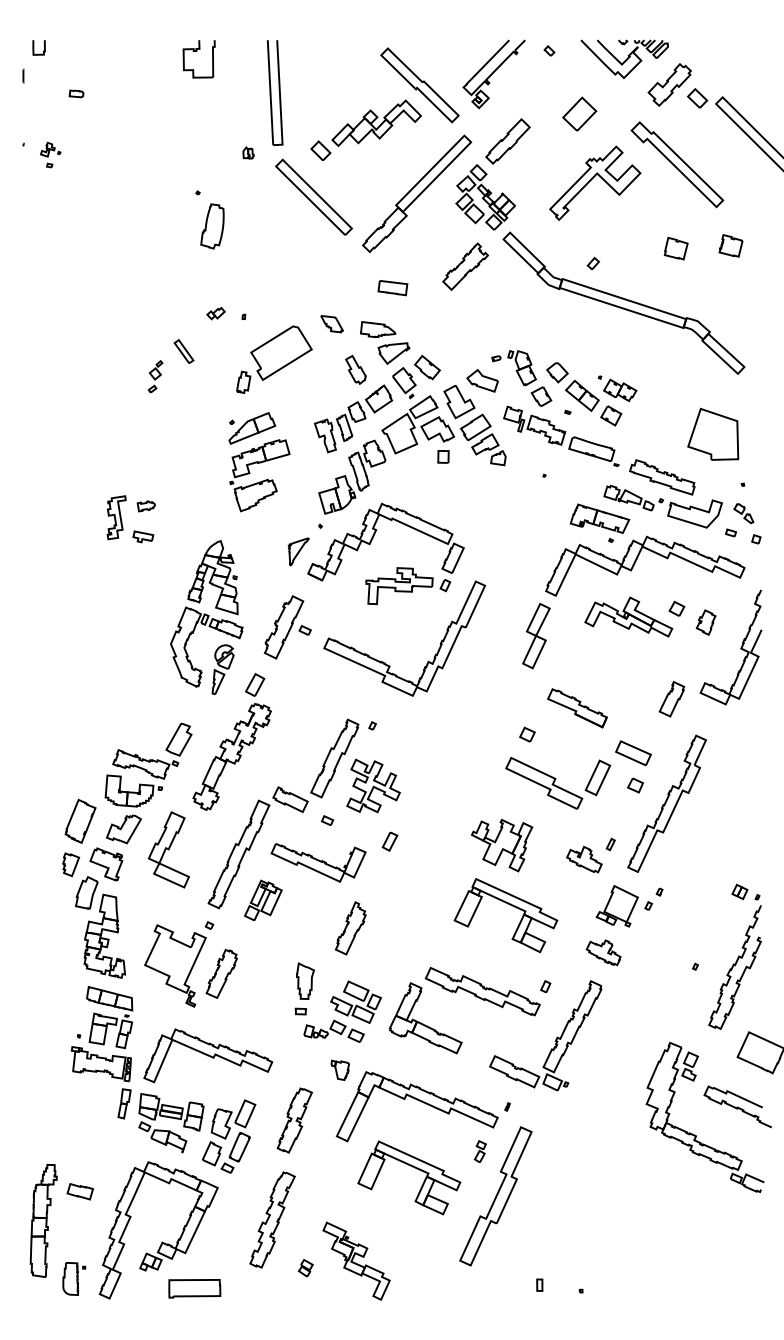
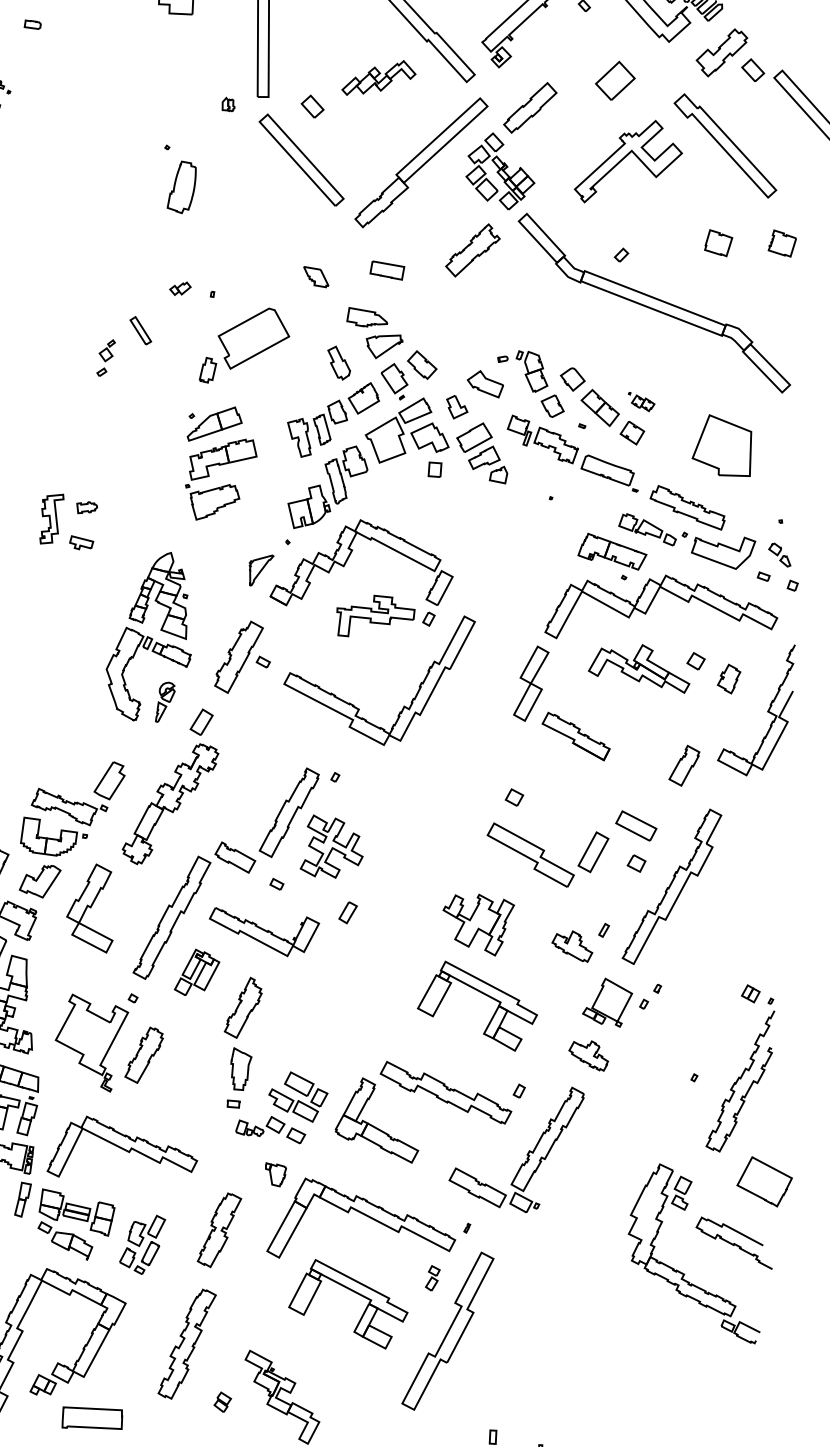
part: (376, 122) -> (379, 77), size x0.7
part: (331, 324) -> (315, 277), moved
part: (617, 388) -> (641, 401), size x0.6
part: (459, 402) -> (457, 407), size x0.6
part: (713, 433) -> (722, 444), moved
part: (222, 669) -> (164, 702), size x0.7
part: (577, 708) -> (576, 736), moved
part: (350, 928) -> (243, 1007), moved
part: (229, 1136) -> (142, 1244), size x0.7

